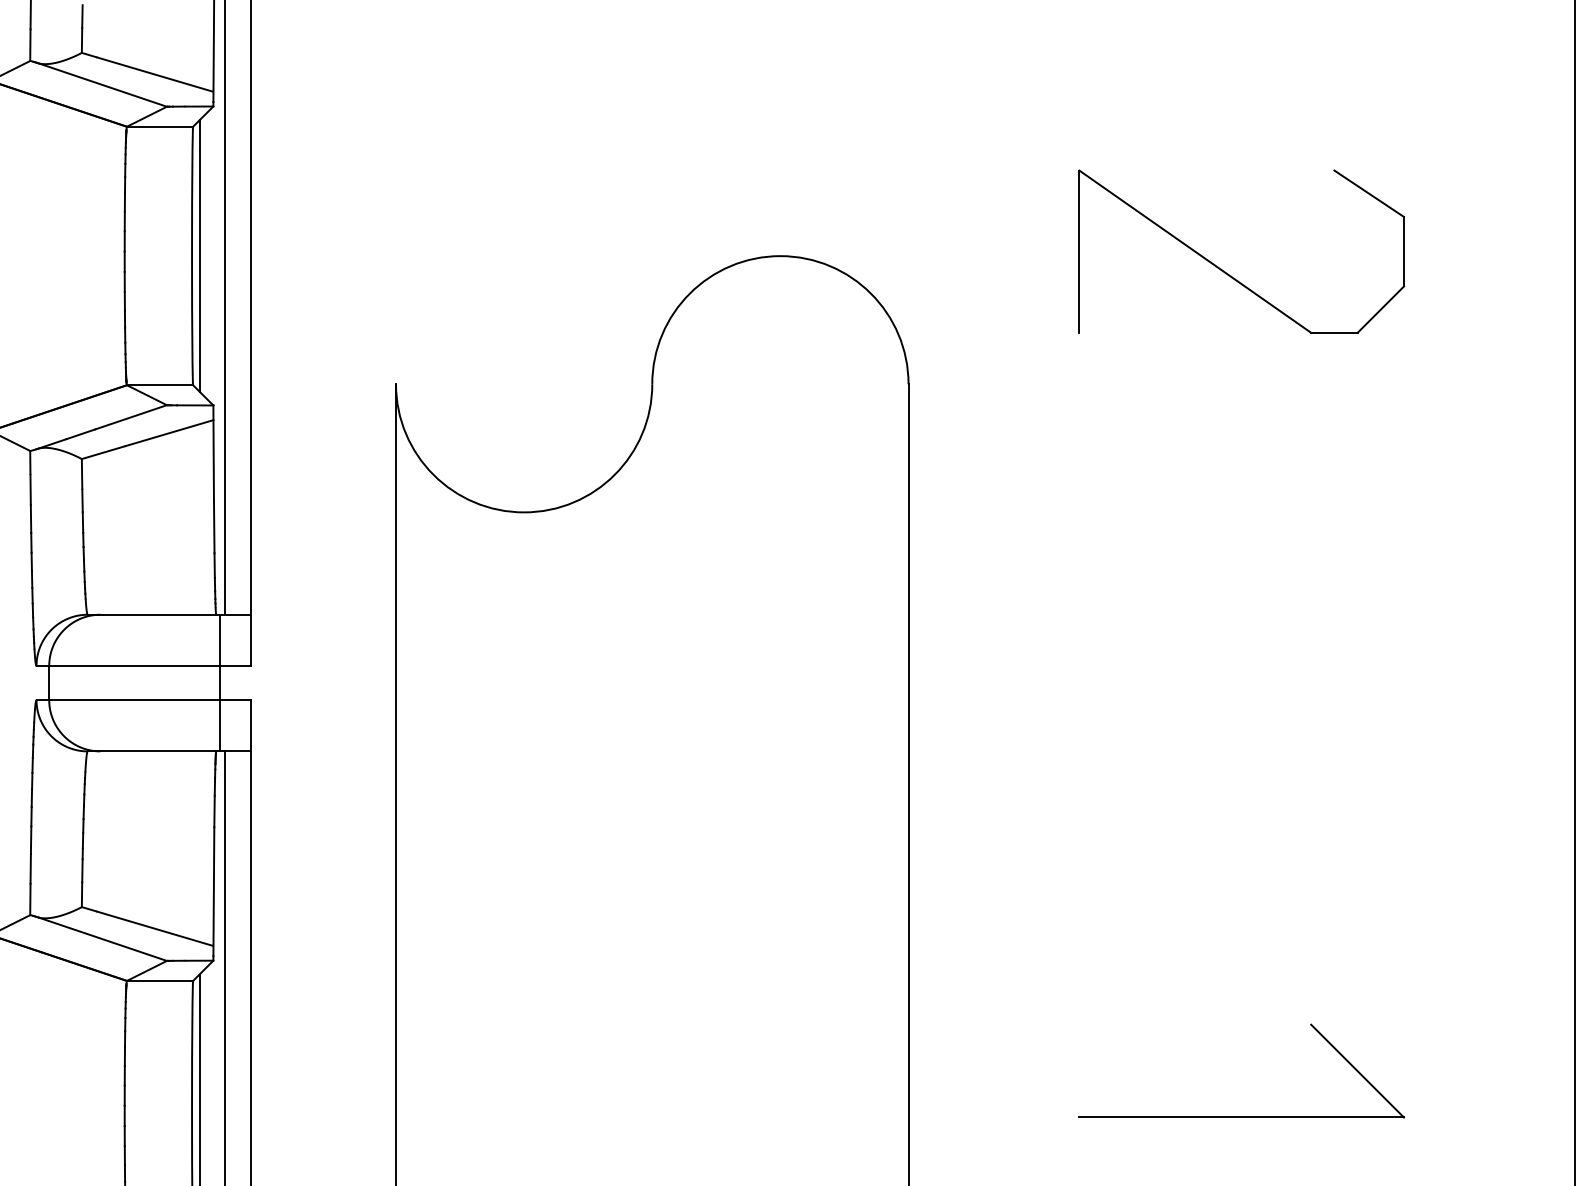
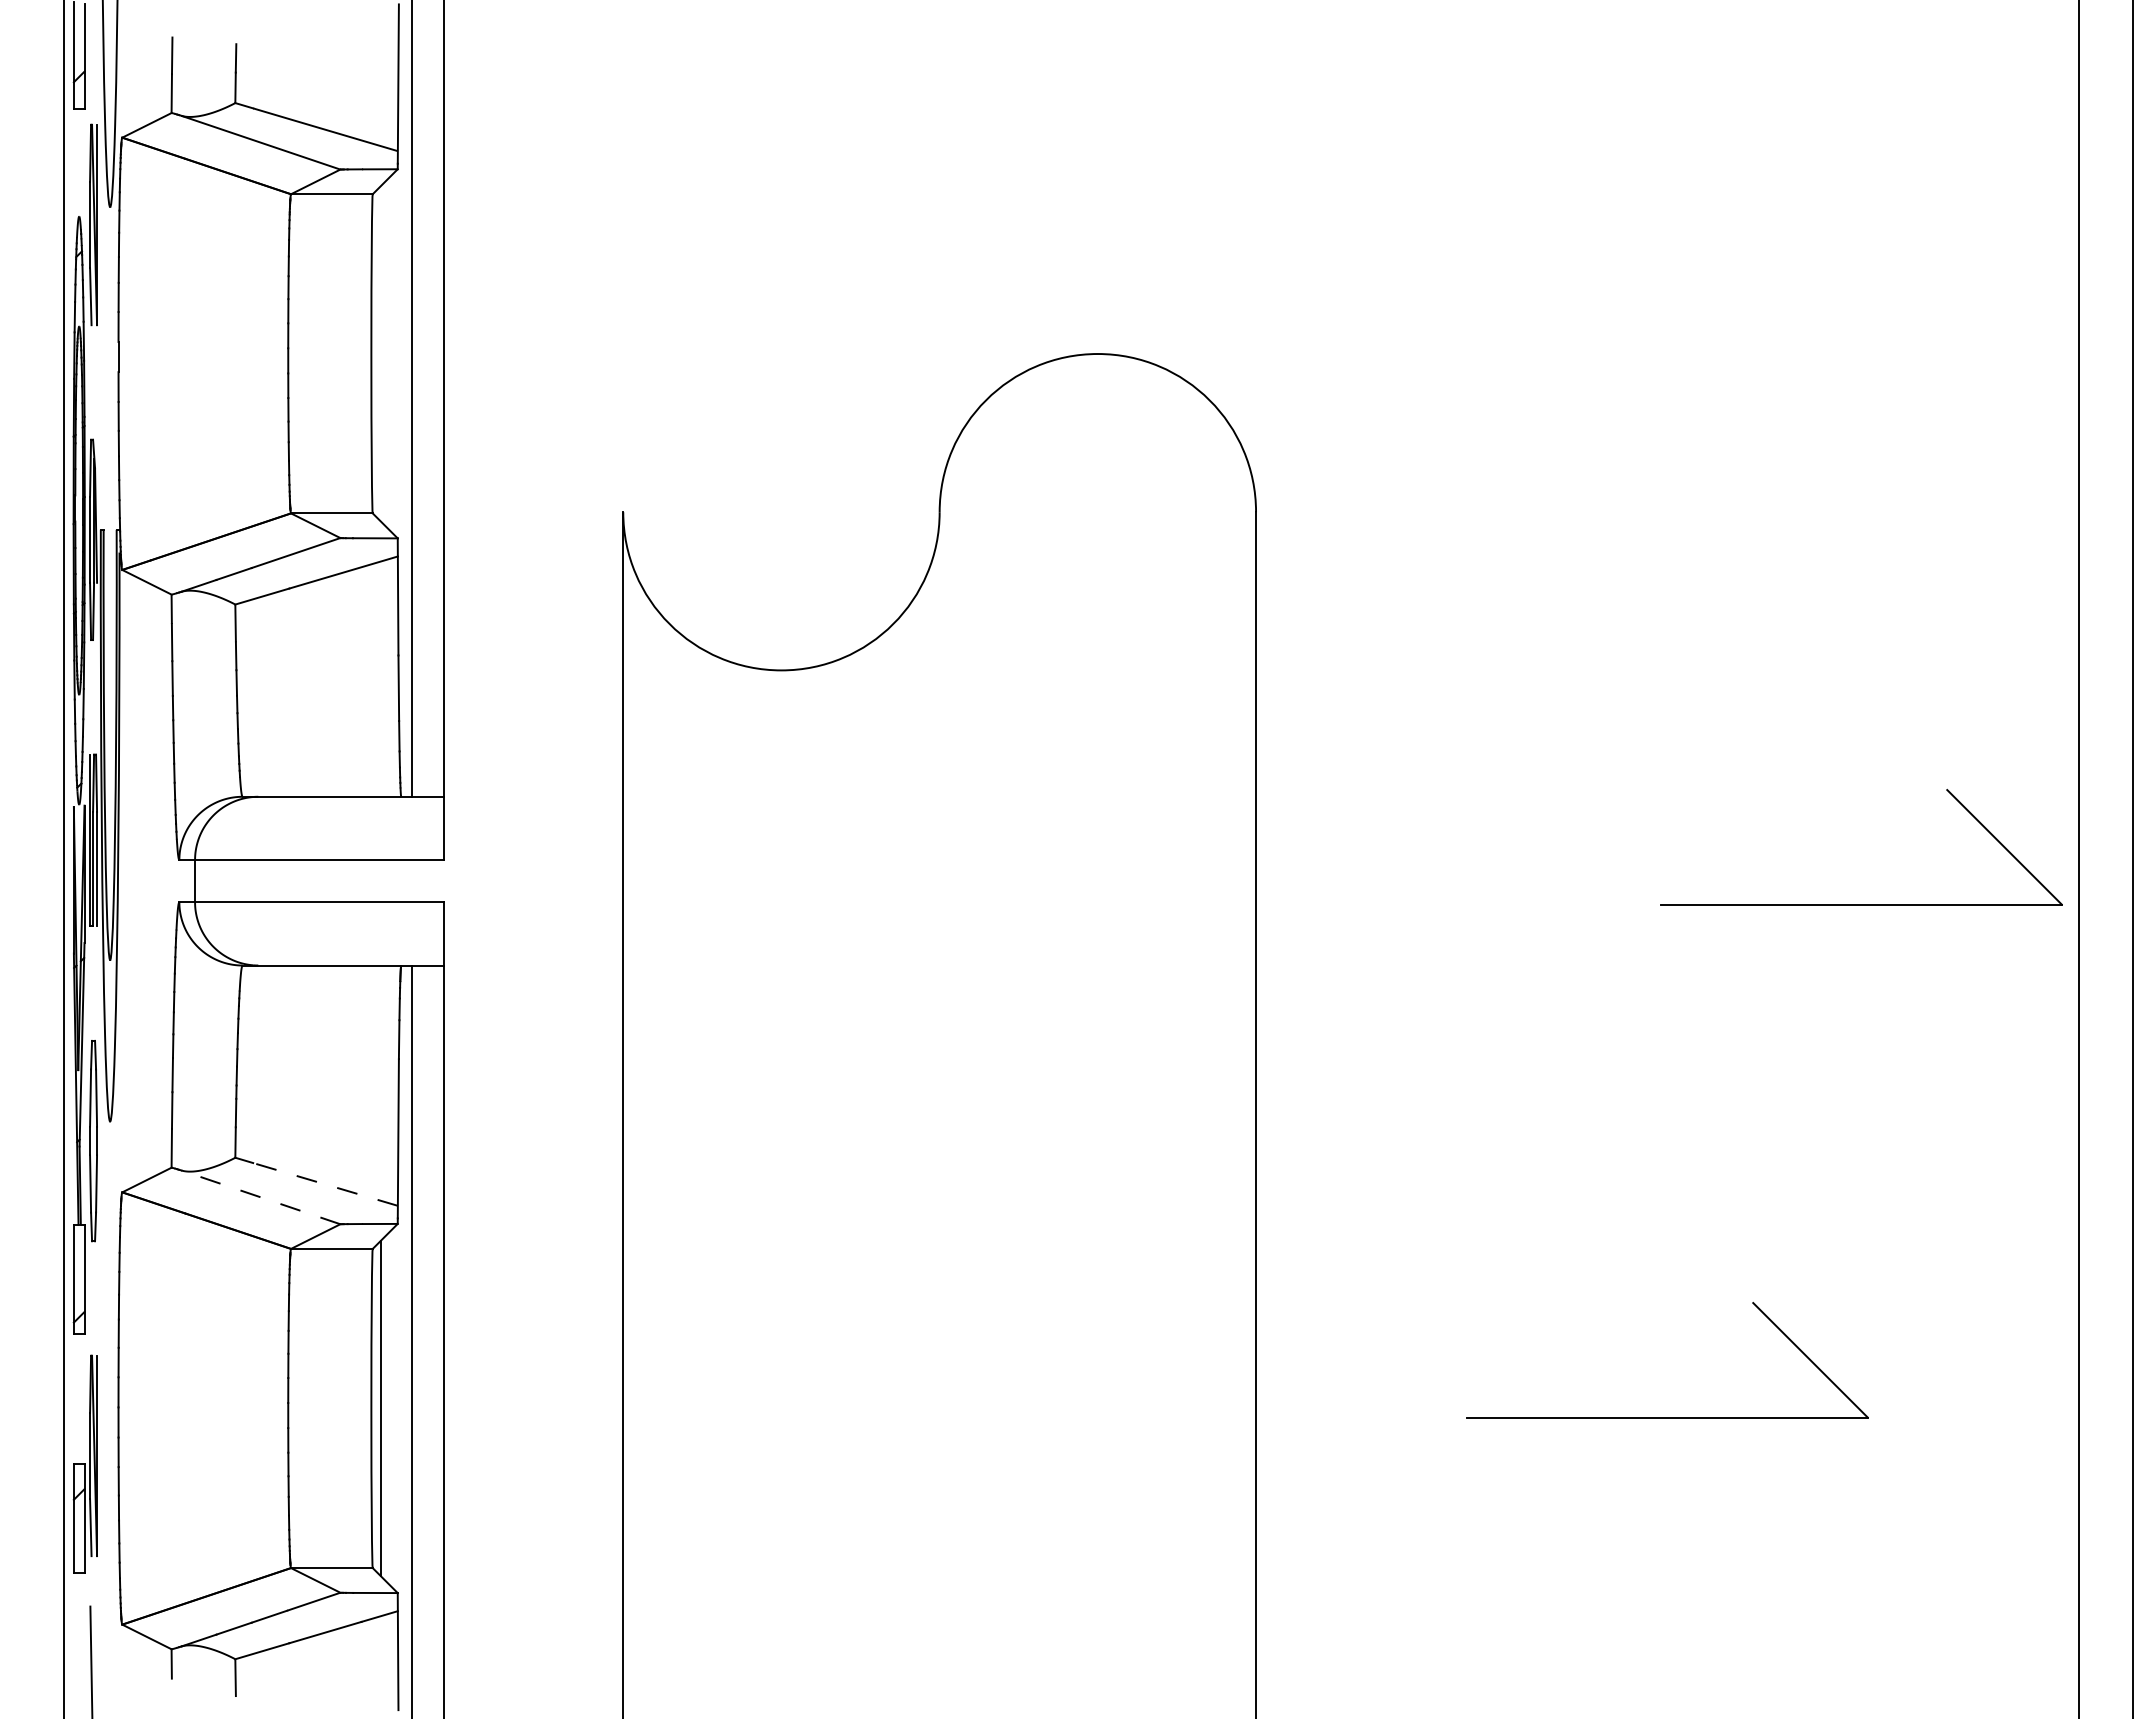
line: (199, 255) -> (380, 353), removed
part: (1227, 272) -> (1649, 374), removed
line: (219, 682) -> (405, 880), removed
part: (1398, 701) -> (1861, 904), added
line: (154, 928) -> (324, 1184), solid -> dashed
line: (102, 939) -> (260, 1197), solid -> dashed

